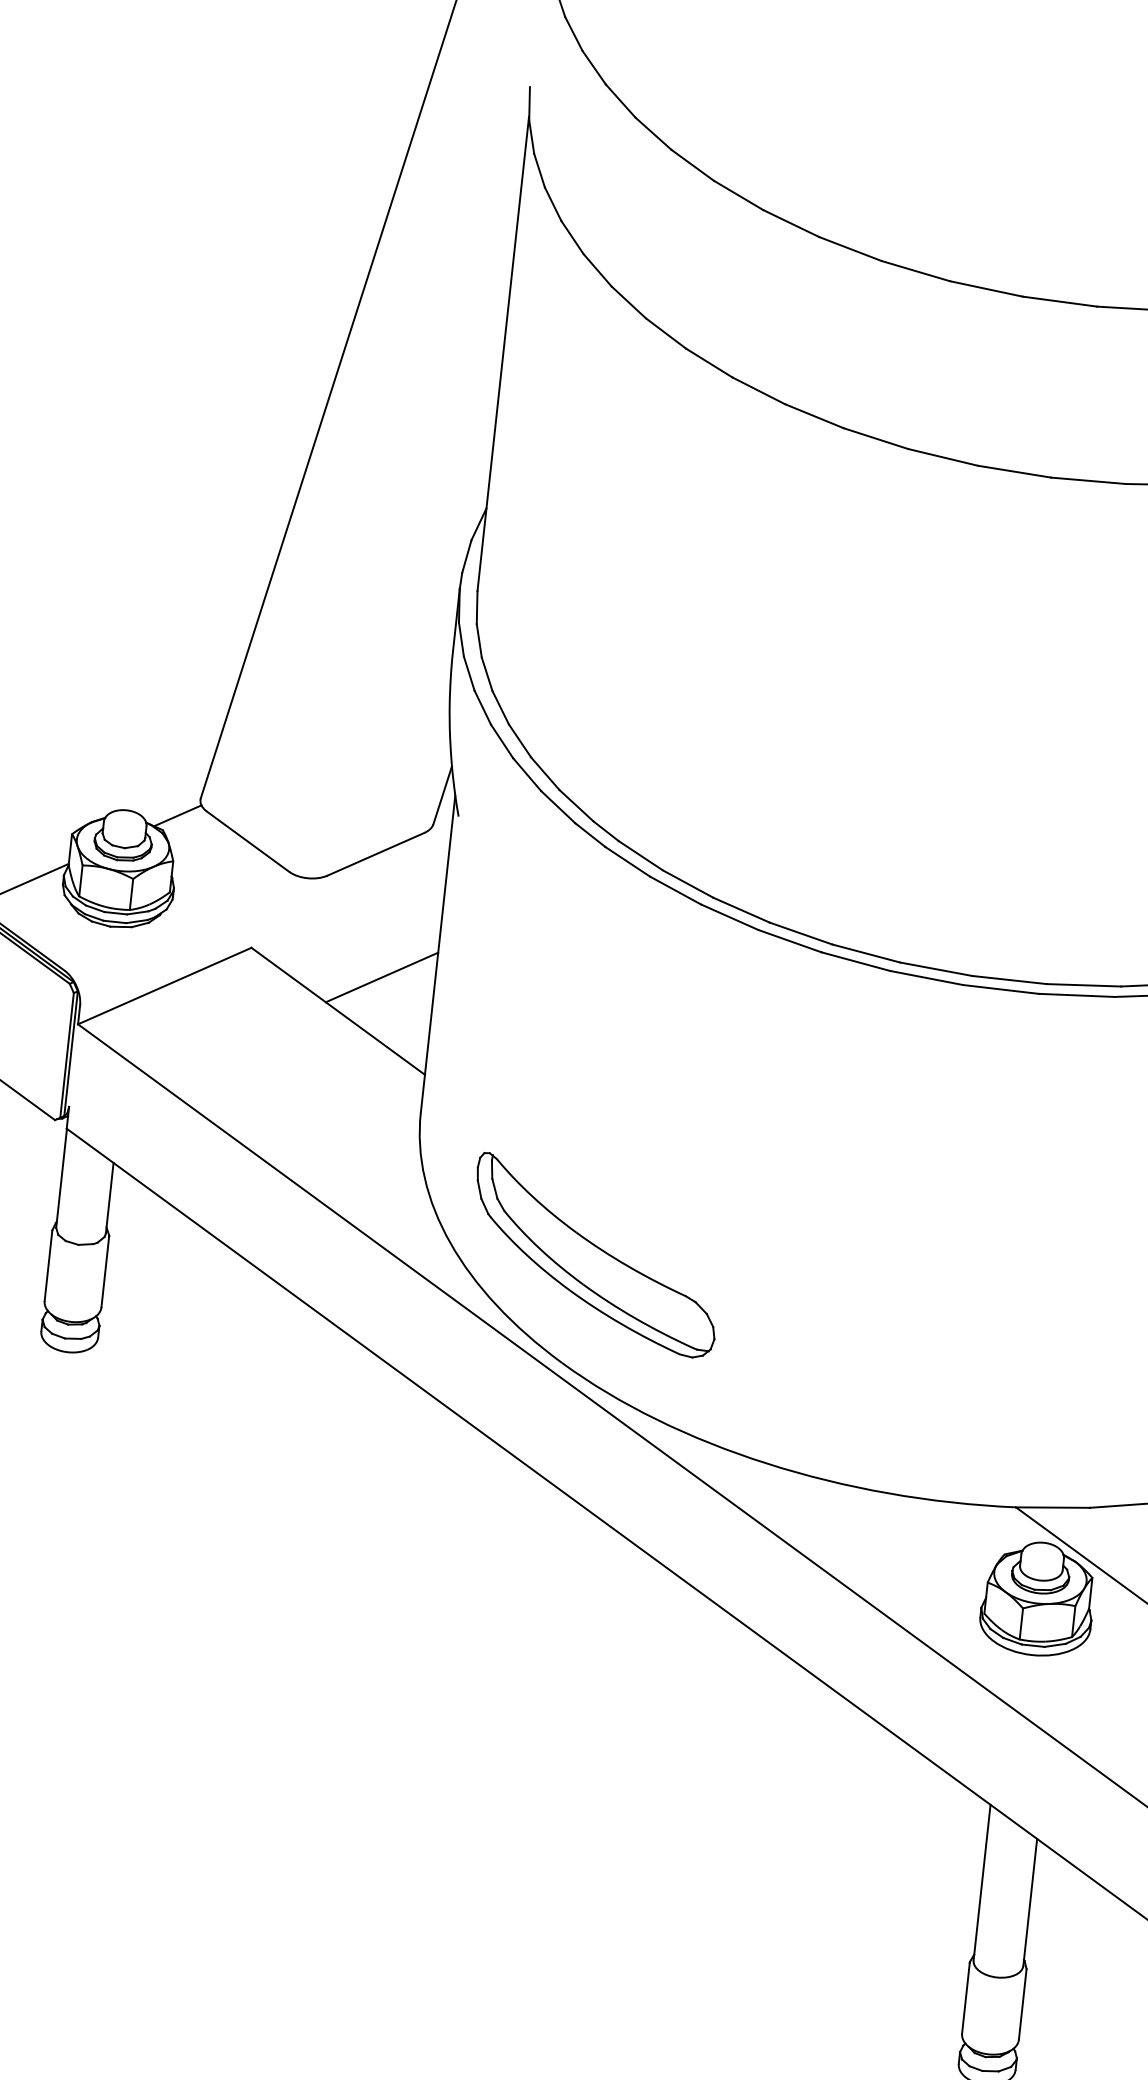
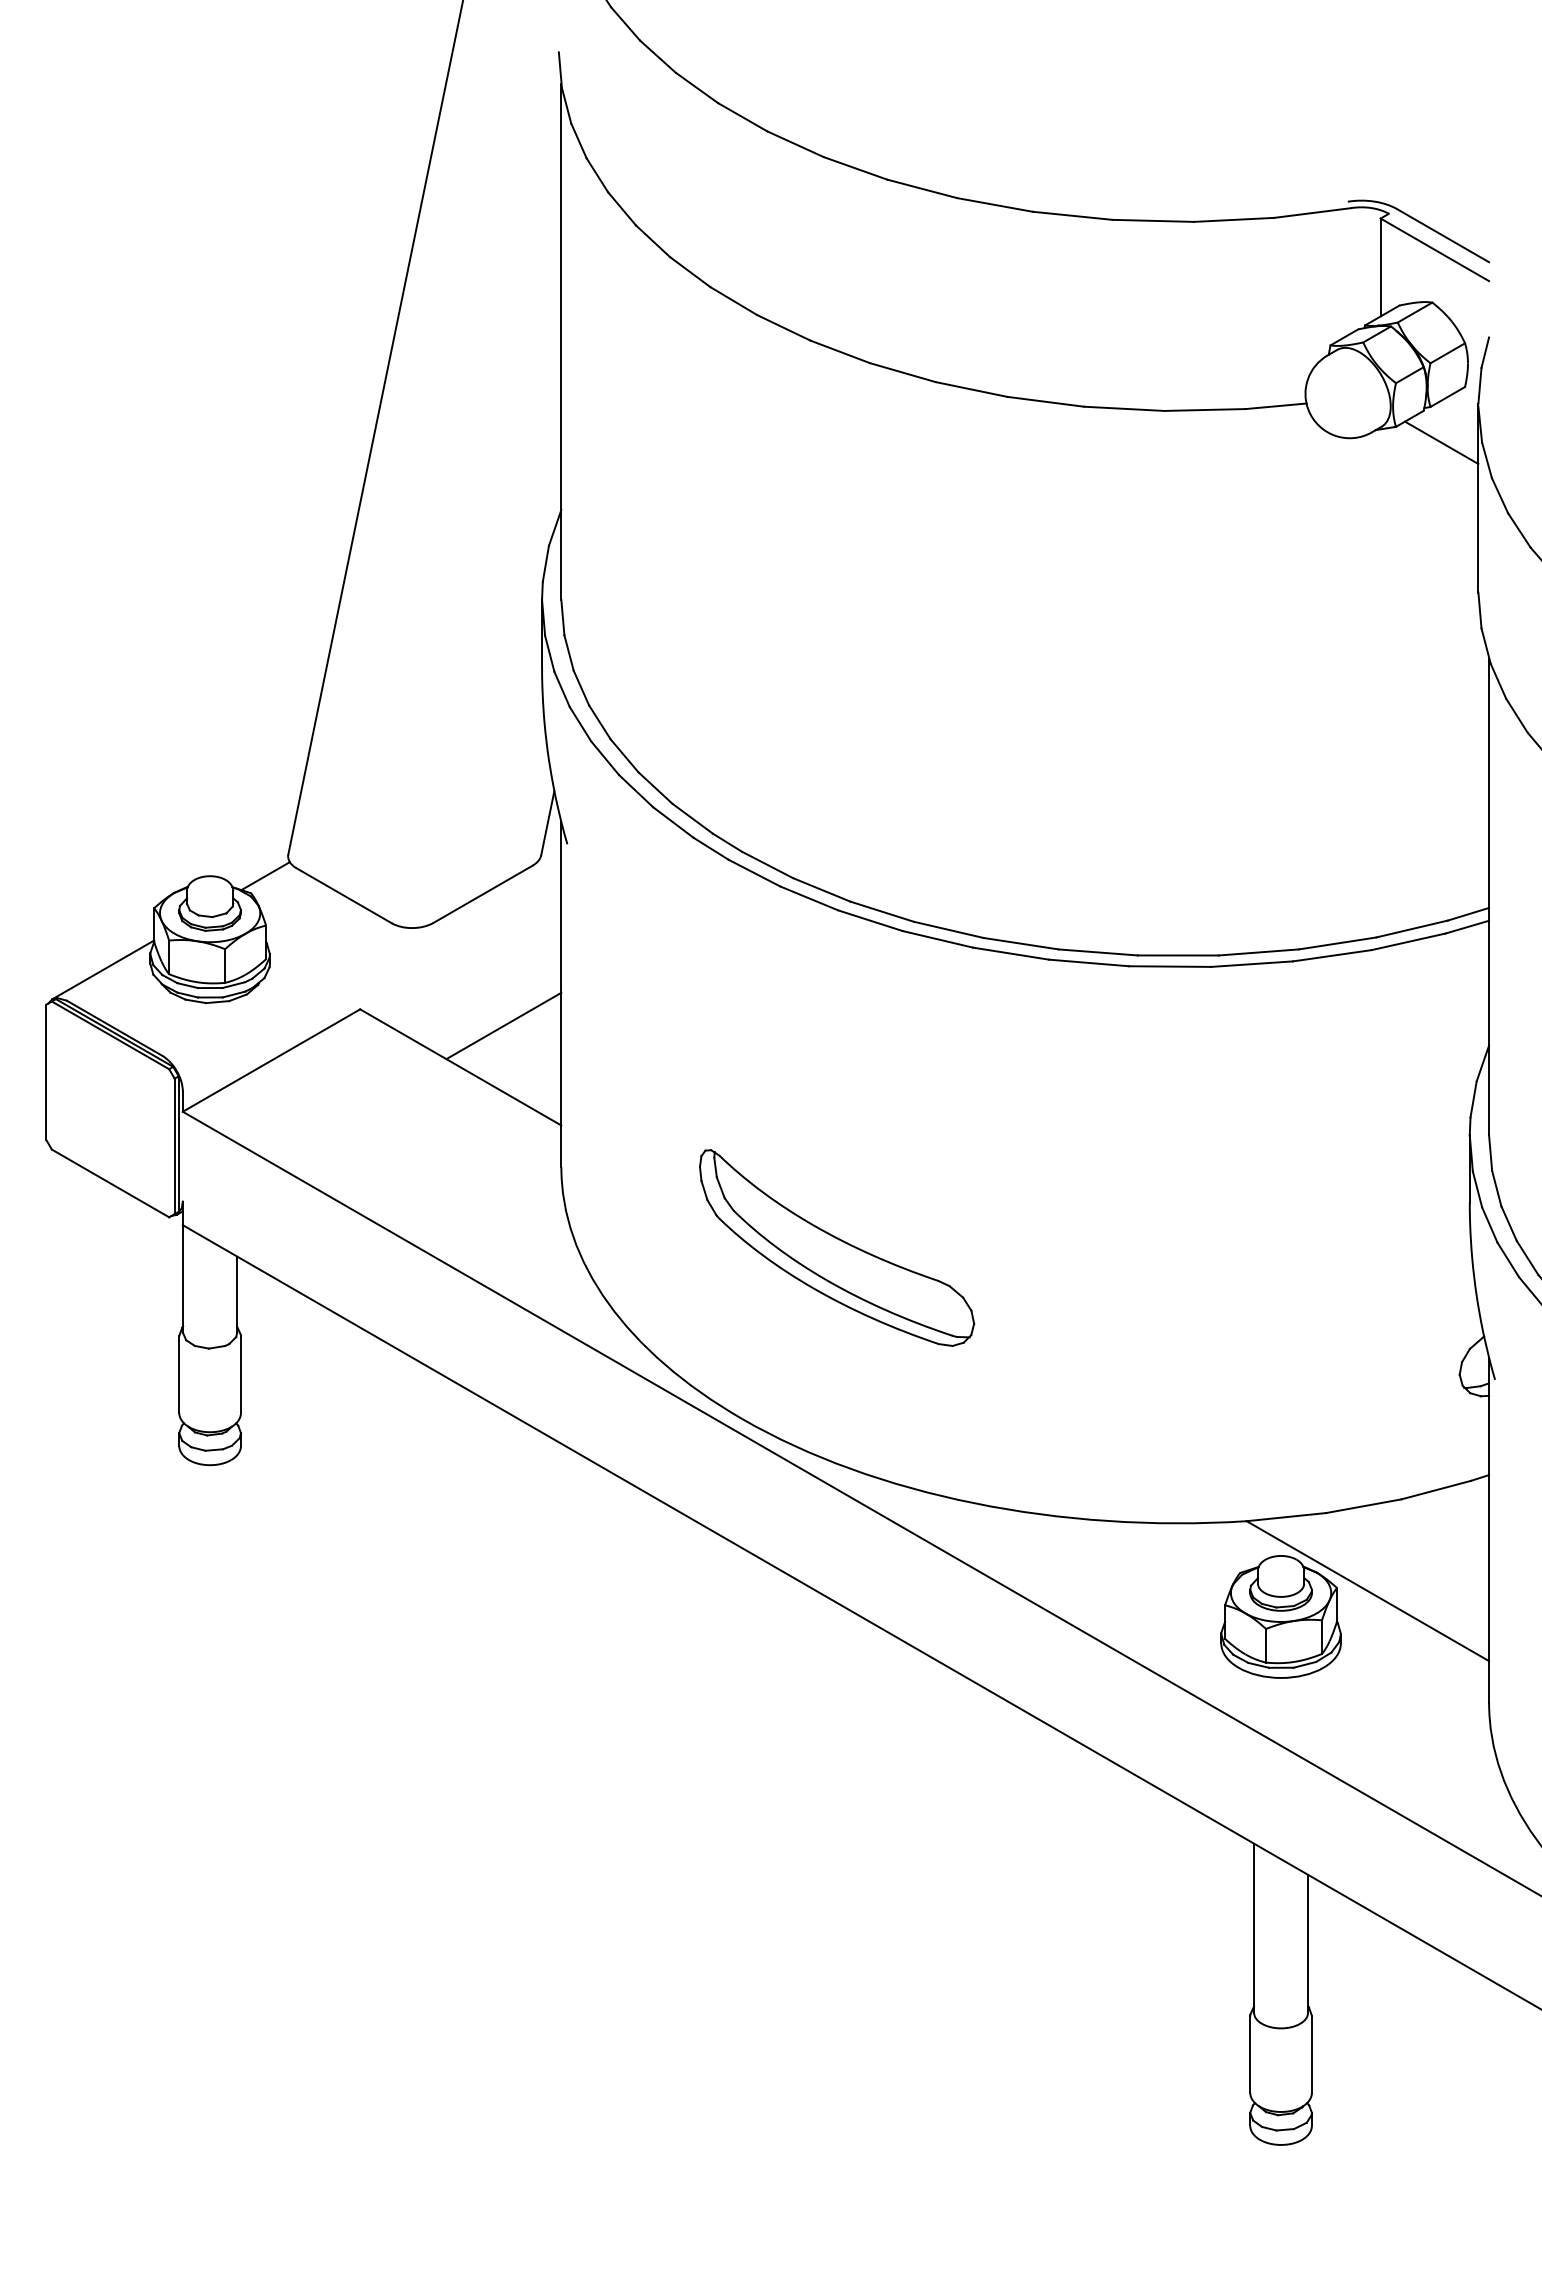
part: (596, 1255) -> (837, 1247), moved

